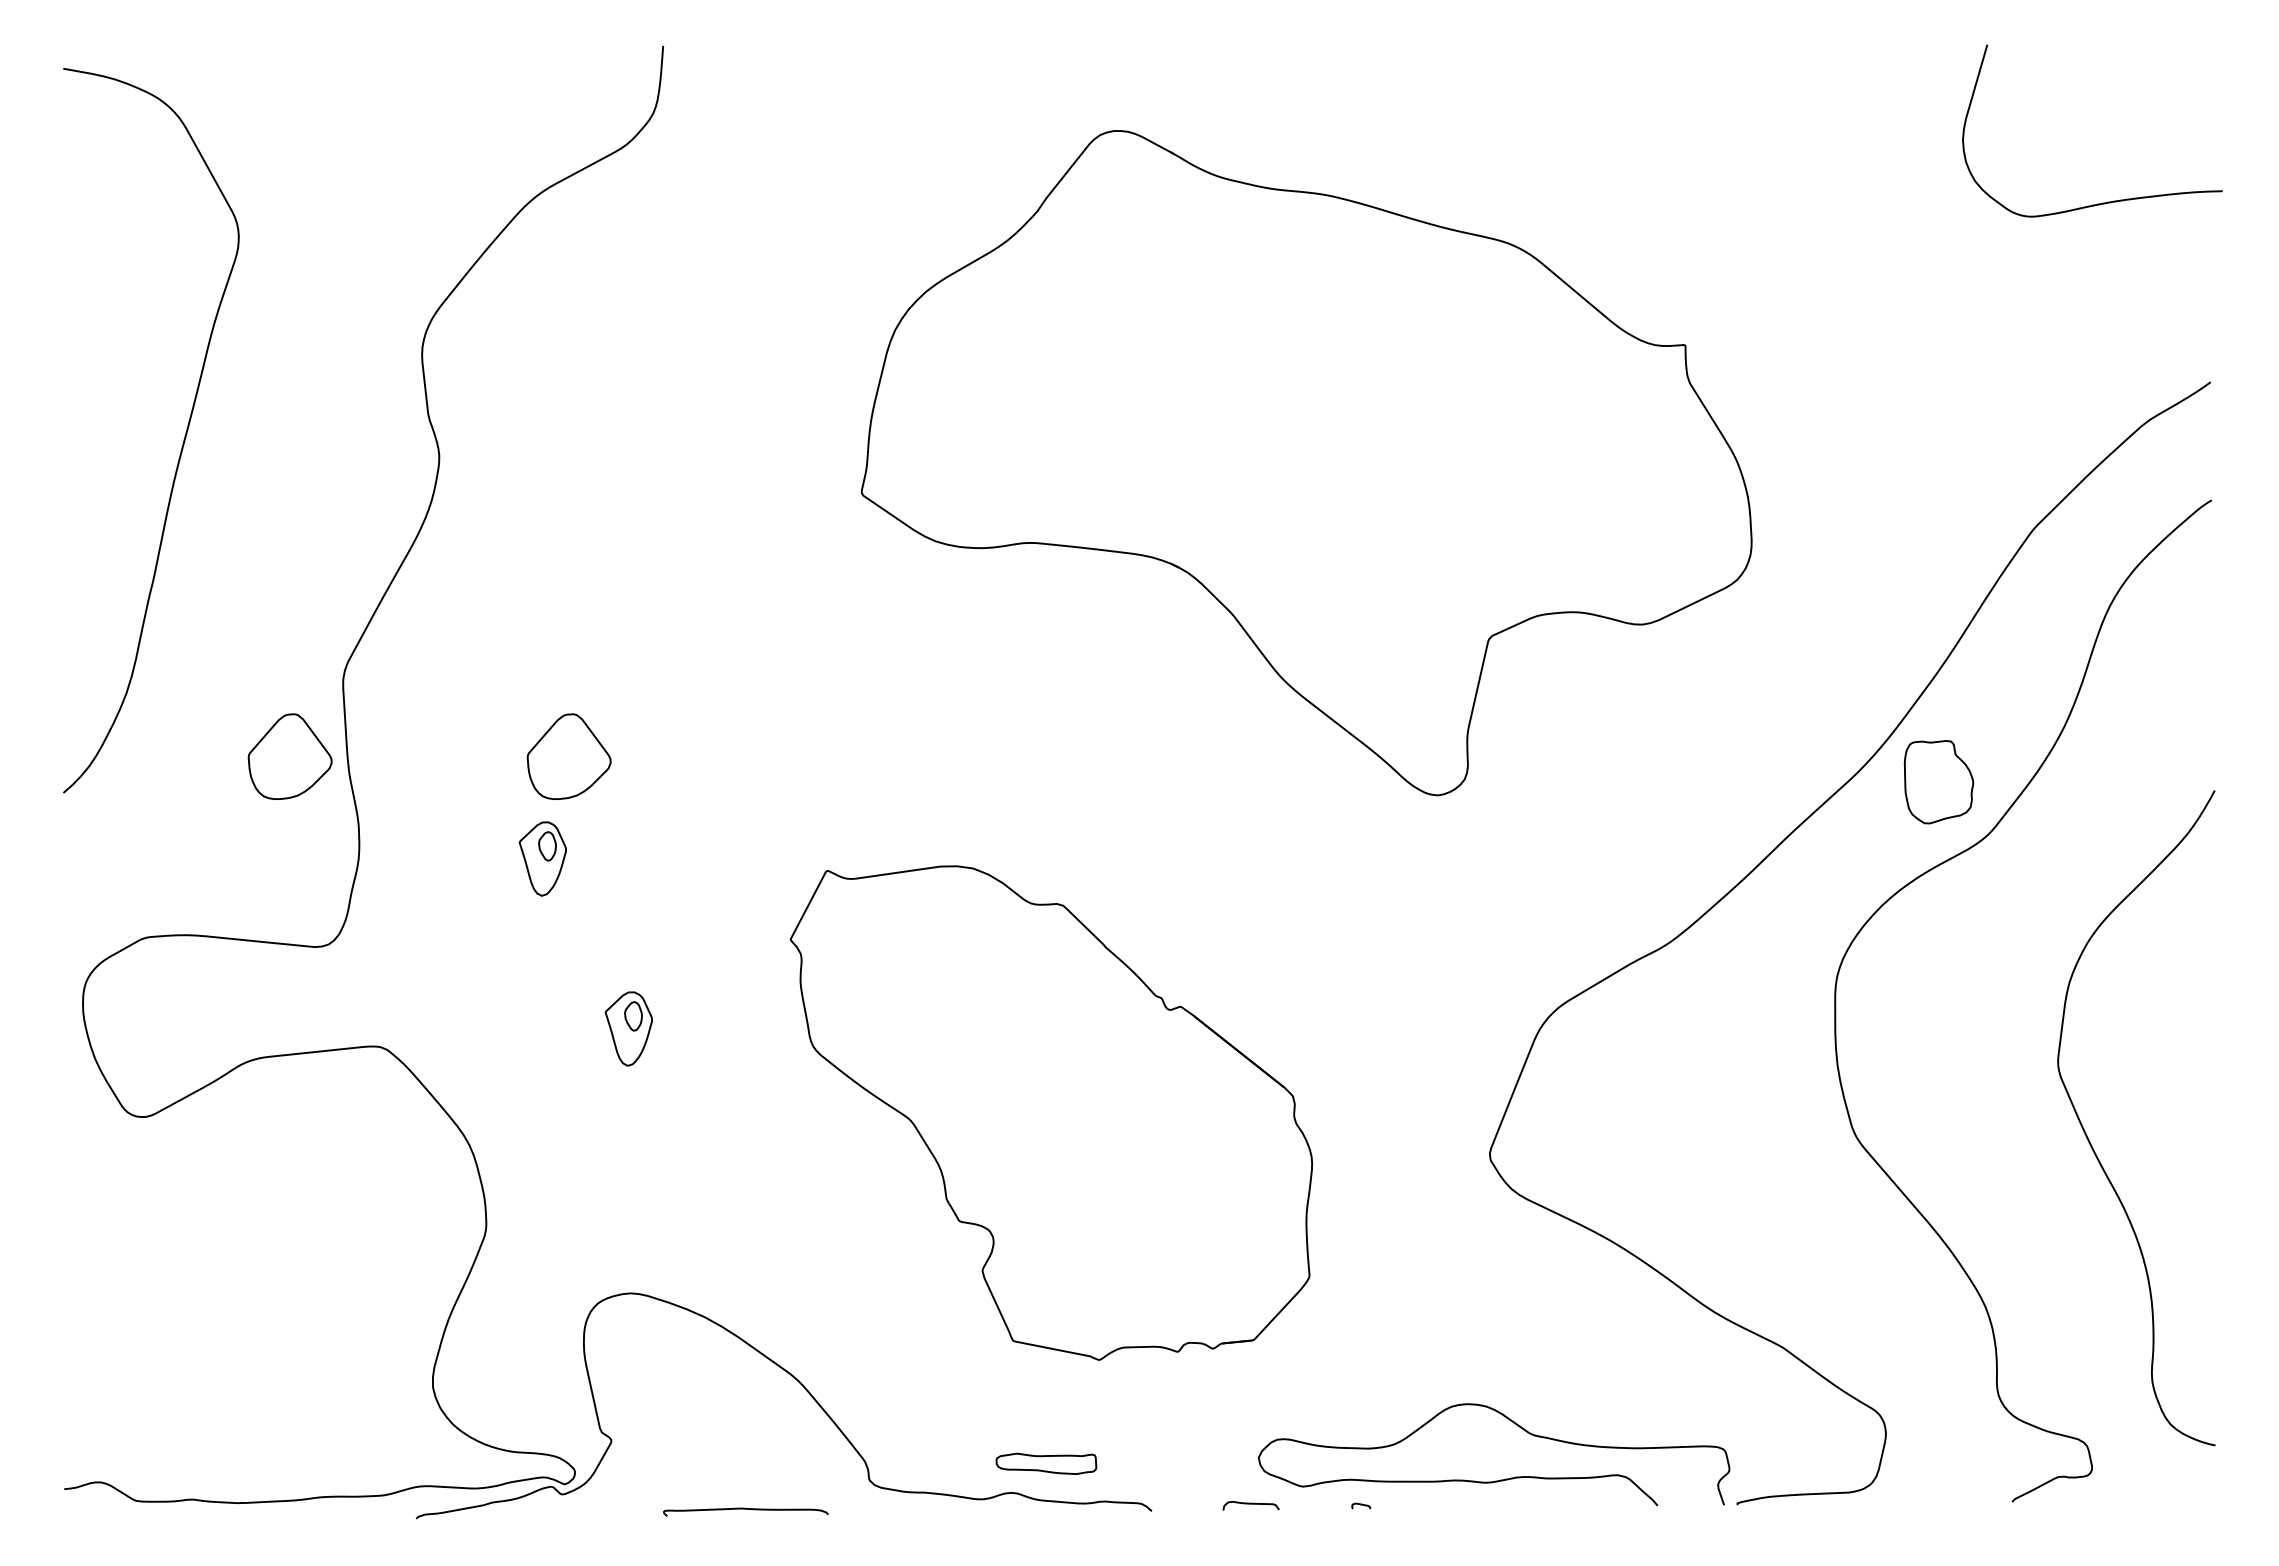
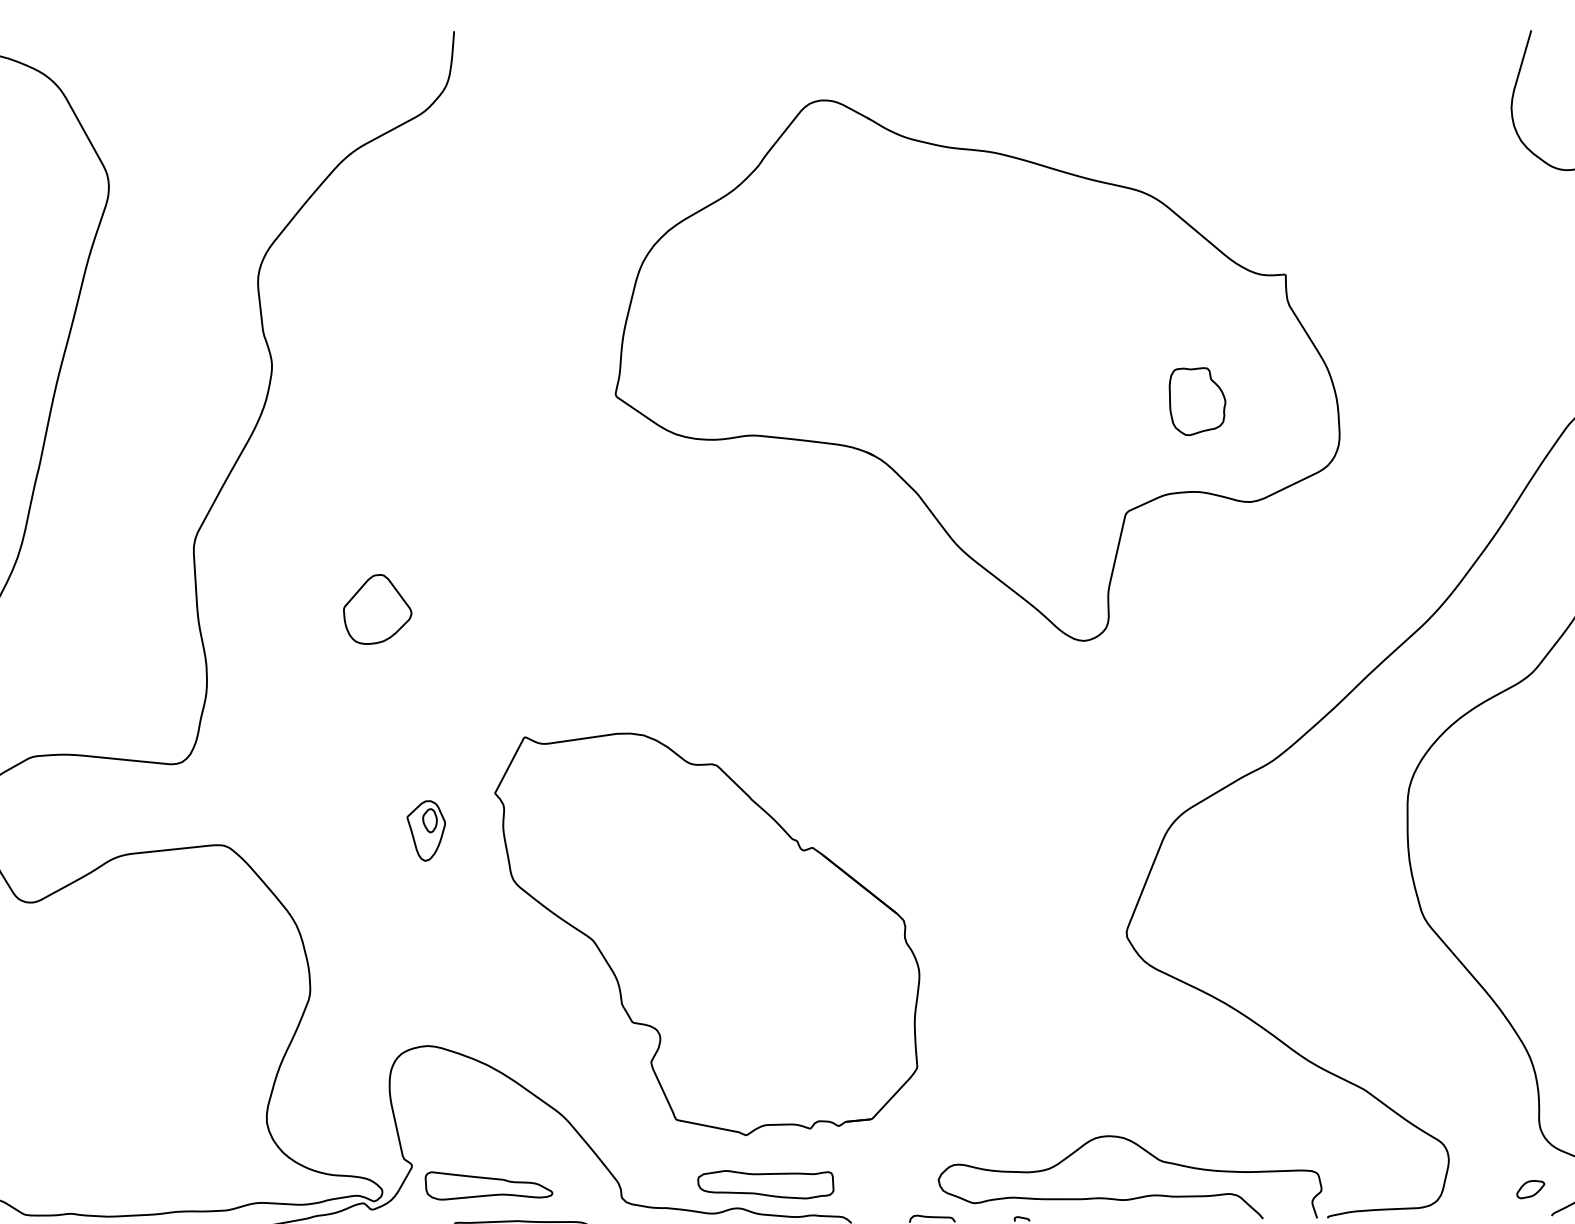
part: (289, 756) -> (150, 609), removed
part: (1938, 782) -> (1197, 401), moved
part: (542, 858) -> (355, 692), removed
part: (1050, 1112) -> (706, 933), moved
part: (1046, 1463) -> (765, 1184), size x1.67
part: (705, 1465) -> (488, 1186), added
part: (1986, 1469) -> (1530, 1189), added

